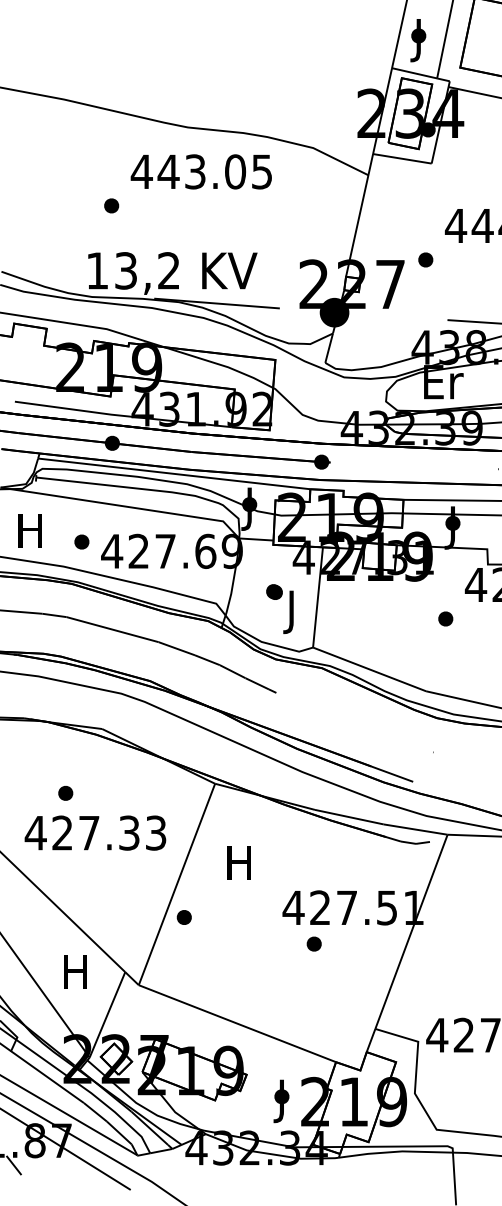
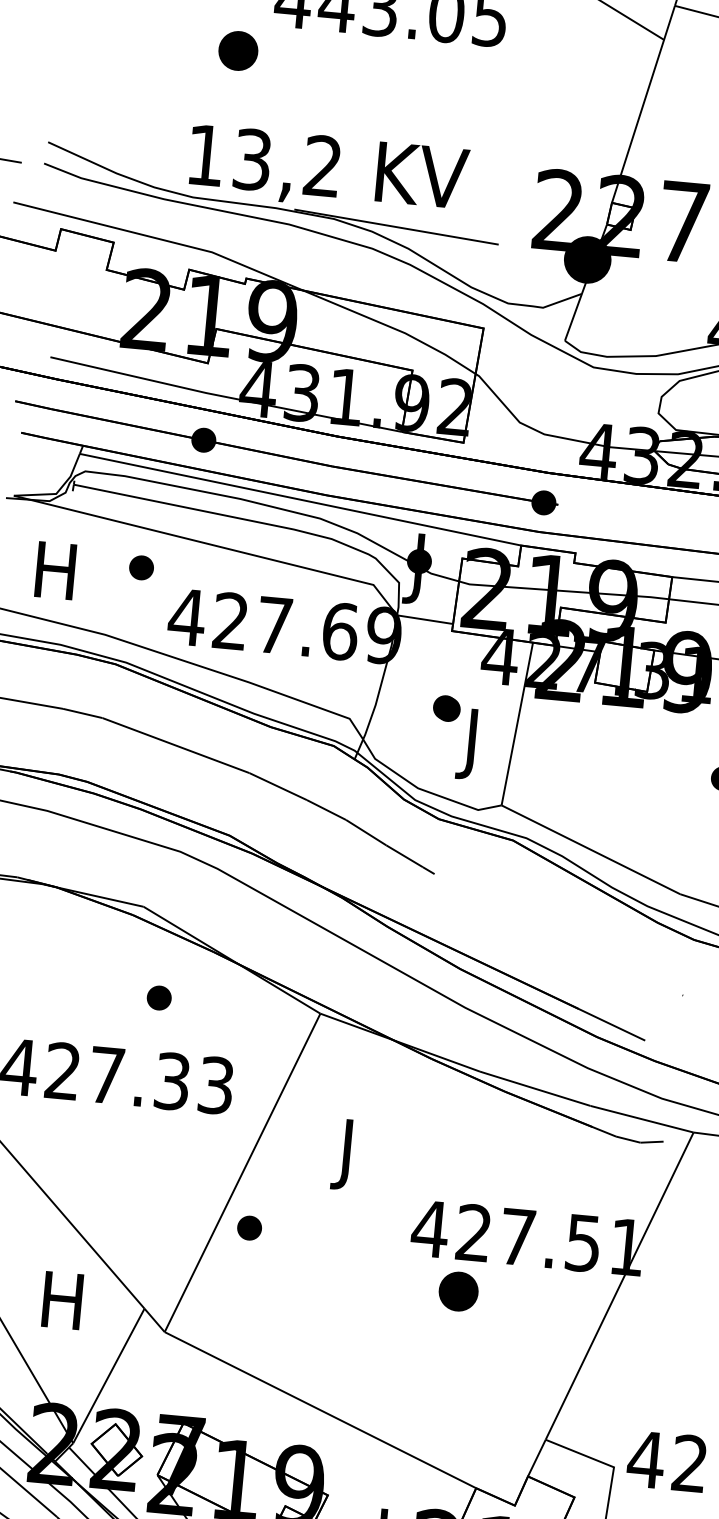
part: (111, 205) -> (238, 50), size x1.6
part: (81, 541) -> (141, 566), moved
part: (65, 793) -> (158, 998), moved
text: (238, 867) -> (345, 1154), H -> J
part: (313, 943) -> (457, 1290), size x1.6

